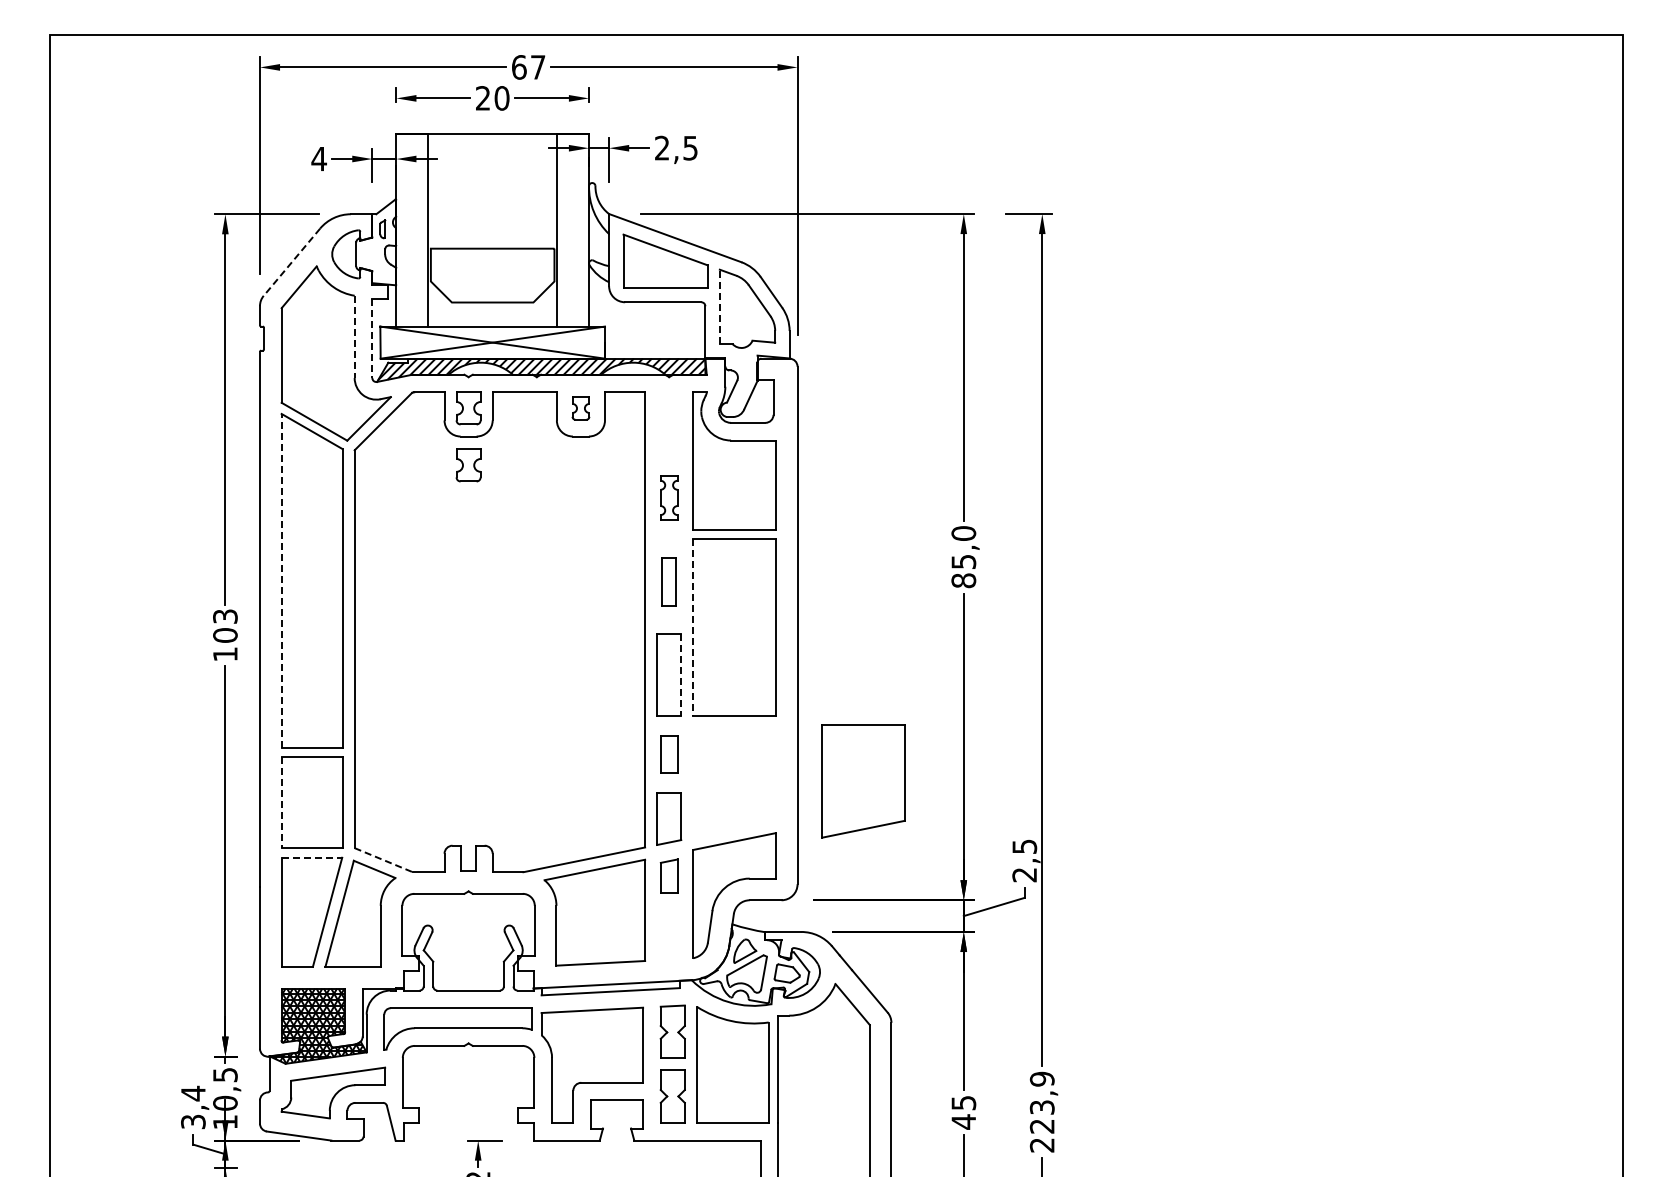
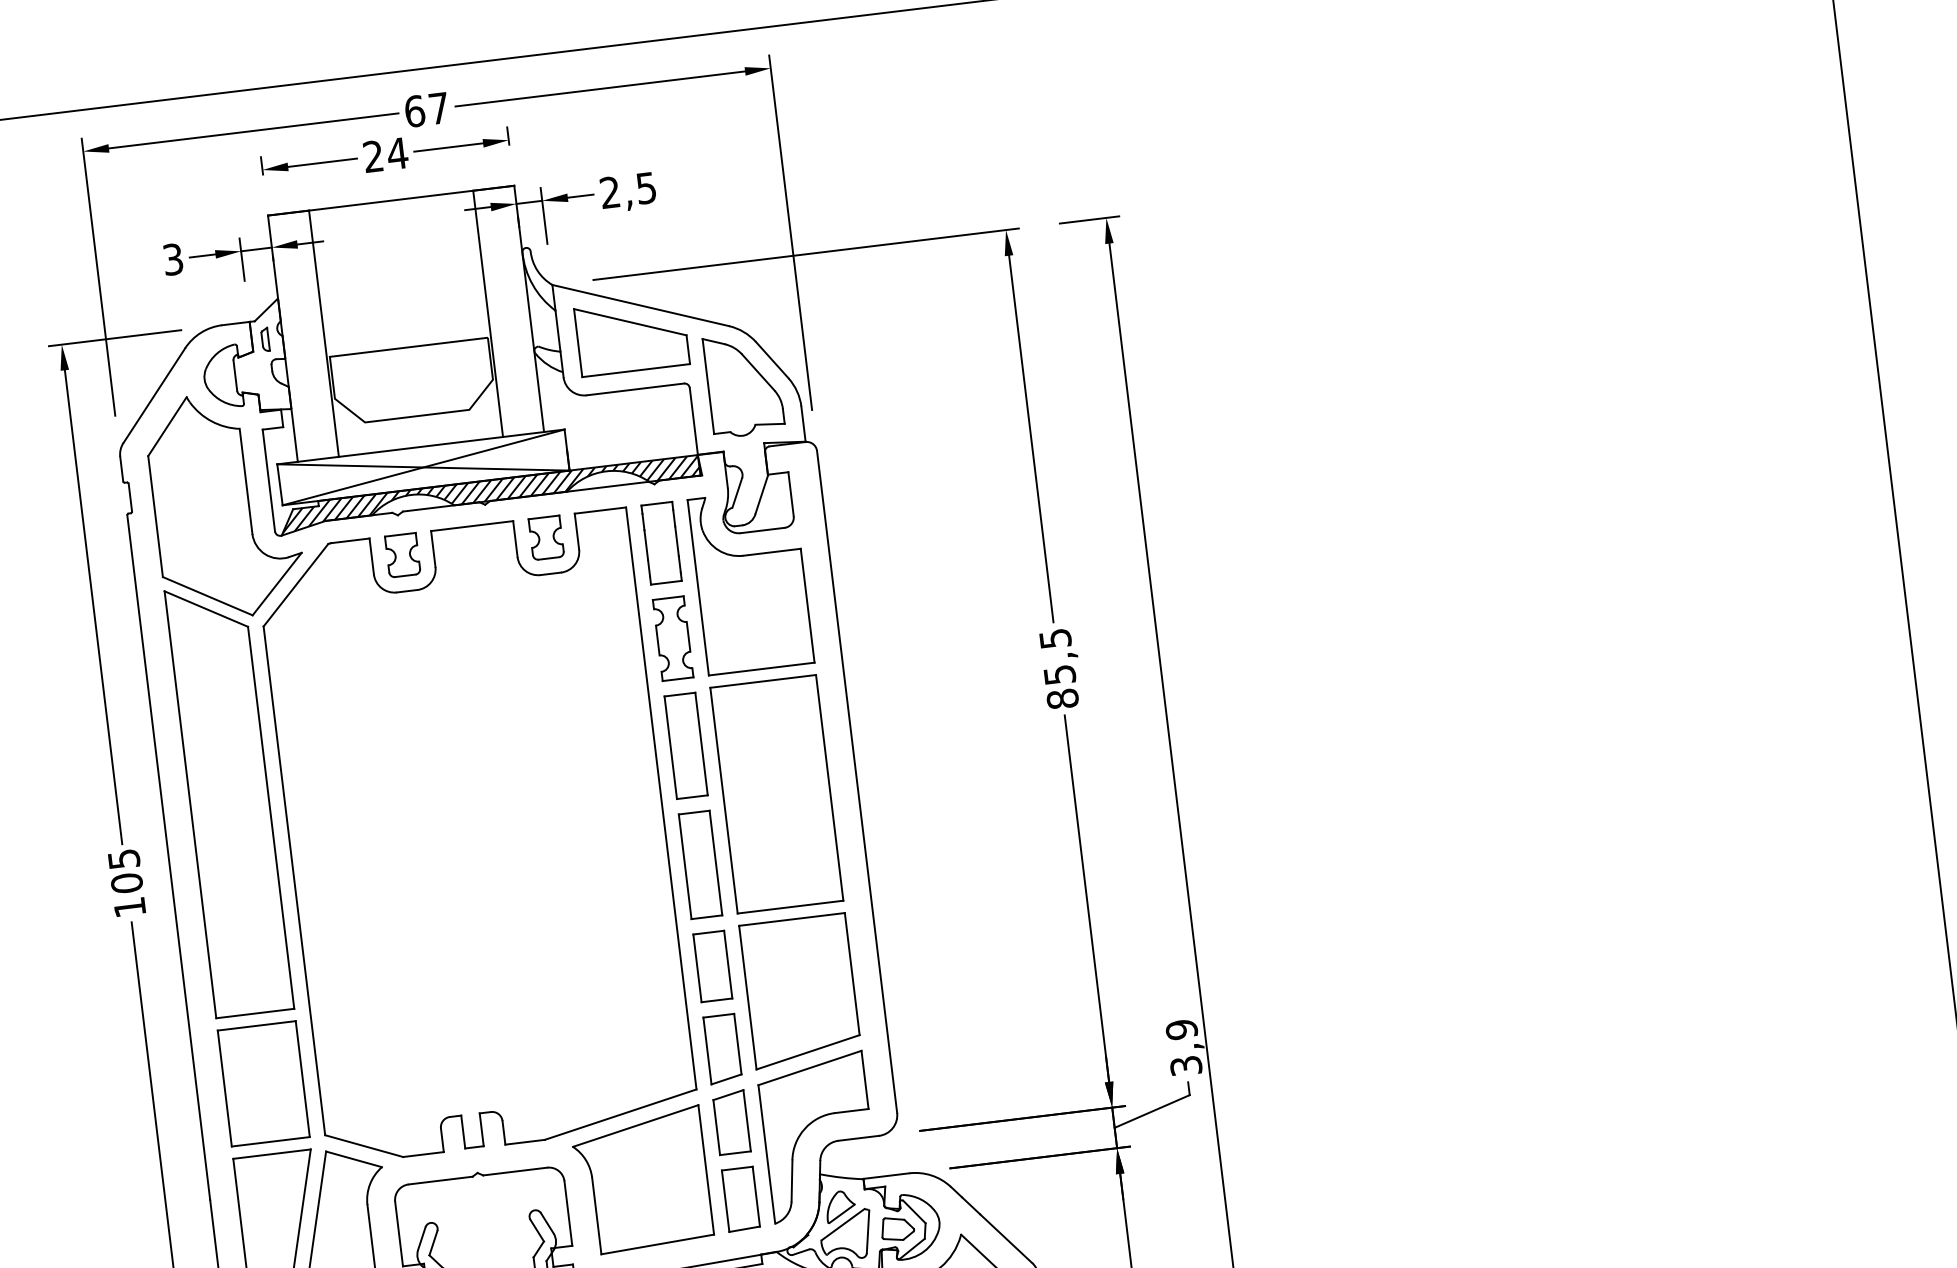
text: (501, 98) -> (396, 153), 20 -> 24
text: (318, 158) -> (172, 258), 4 -> 3
line: (291, 262) -> (153, 396), dashed -> solid
line: (719, 306) -> (707, 386), dashed -> solid
line: (354, 337) -> (245, 482), dashed -> solid
line: (372, 338) -> (269, 480), dashed -> solid
part: (580, 408) -> (545, 538), size x1.43
part: (668, 422) -> (660, 542), added
part: (468, 465) -> (411, 628), removed
part: (668, 497) -> (672, 638), size x1.43
text: (963, 533) -> (1055, 638), 85,0 -> 85,5
line: (281, 580) -> (190, 804), dashed -> solid
part: (668, 581) -> (685, 745), size x1.67
text: (225, 616) -> (124, 859), 103 -> 105
line: (693, 627) -> (724, 800), dashed -> solid
line: (681, 674) -> (716, 862), dashed -> solid
part: (668, 754) -> (712, 966), size x1.43
part: (863, 781) -> (800, 991), moved
line: (281, 803) -> (224, 1089), dashed -> solid
line: (312, 857) -> (272, 1153), dashed -> solid
line: (384, 860) -> (365, 1146), dashed -> solid
text: (1024, 860) -> (1183, 1047), 2,5 -> 3,9
part: (669, 875) -> (732, 1121), size x1.43
part: (669, 936) -> (741, 1199), added

